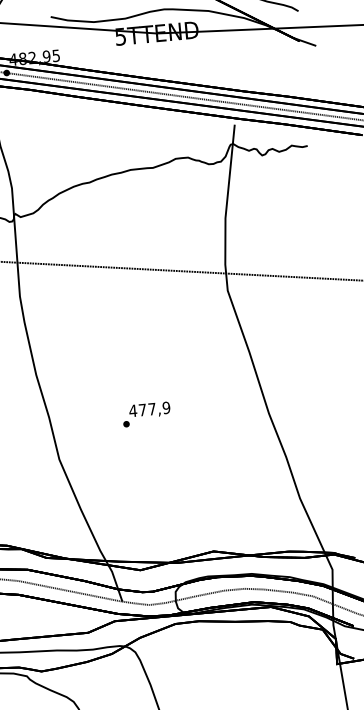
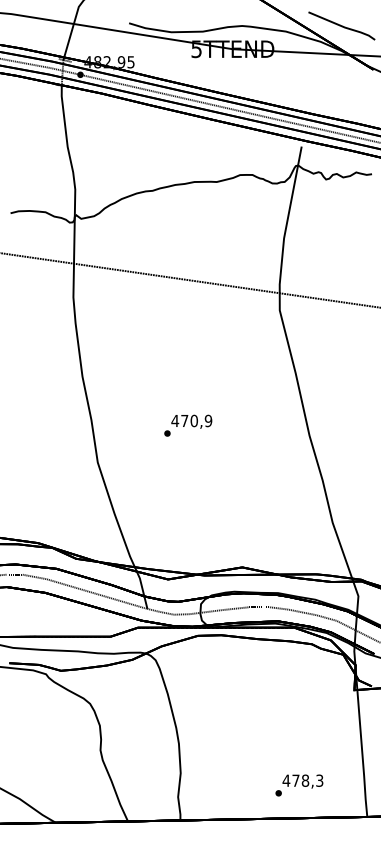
text: (151, 408) -> (193, 420), 477,9 -> 470,9

